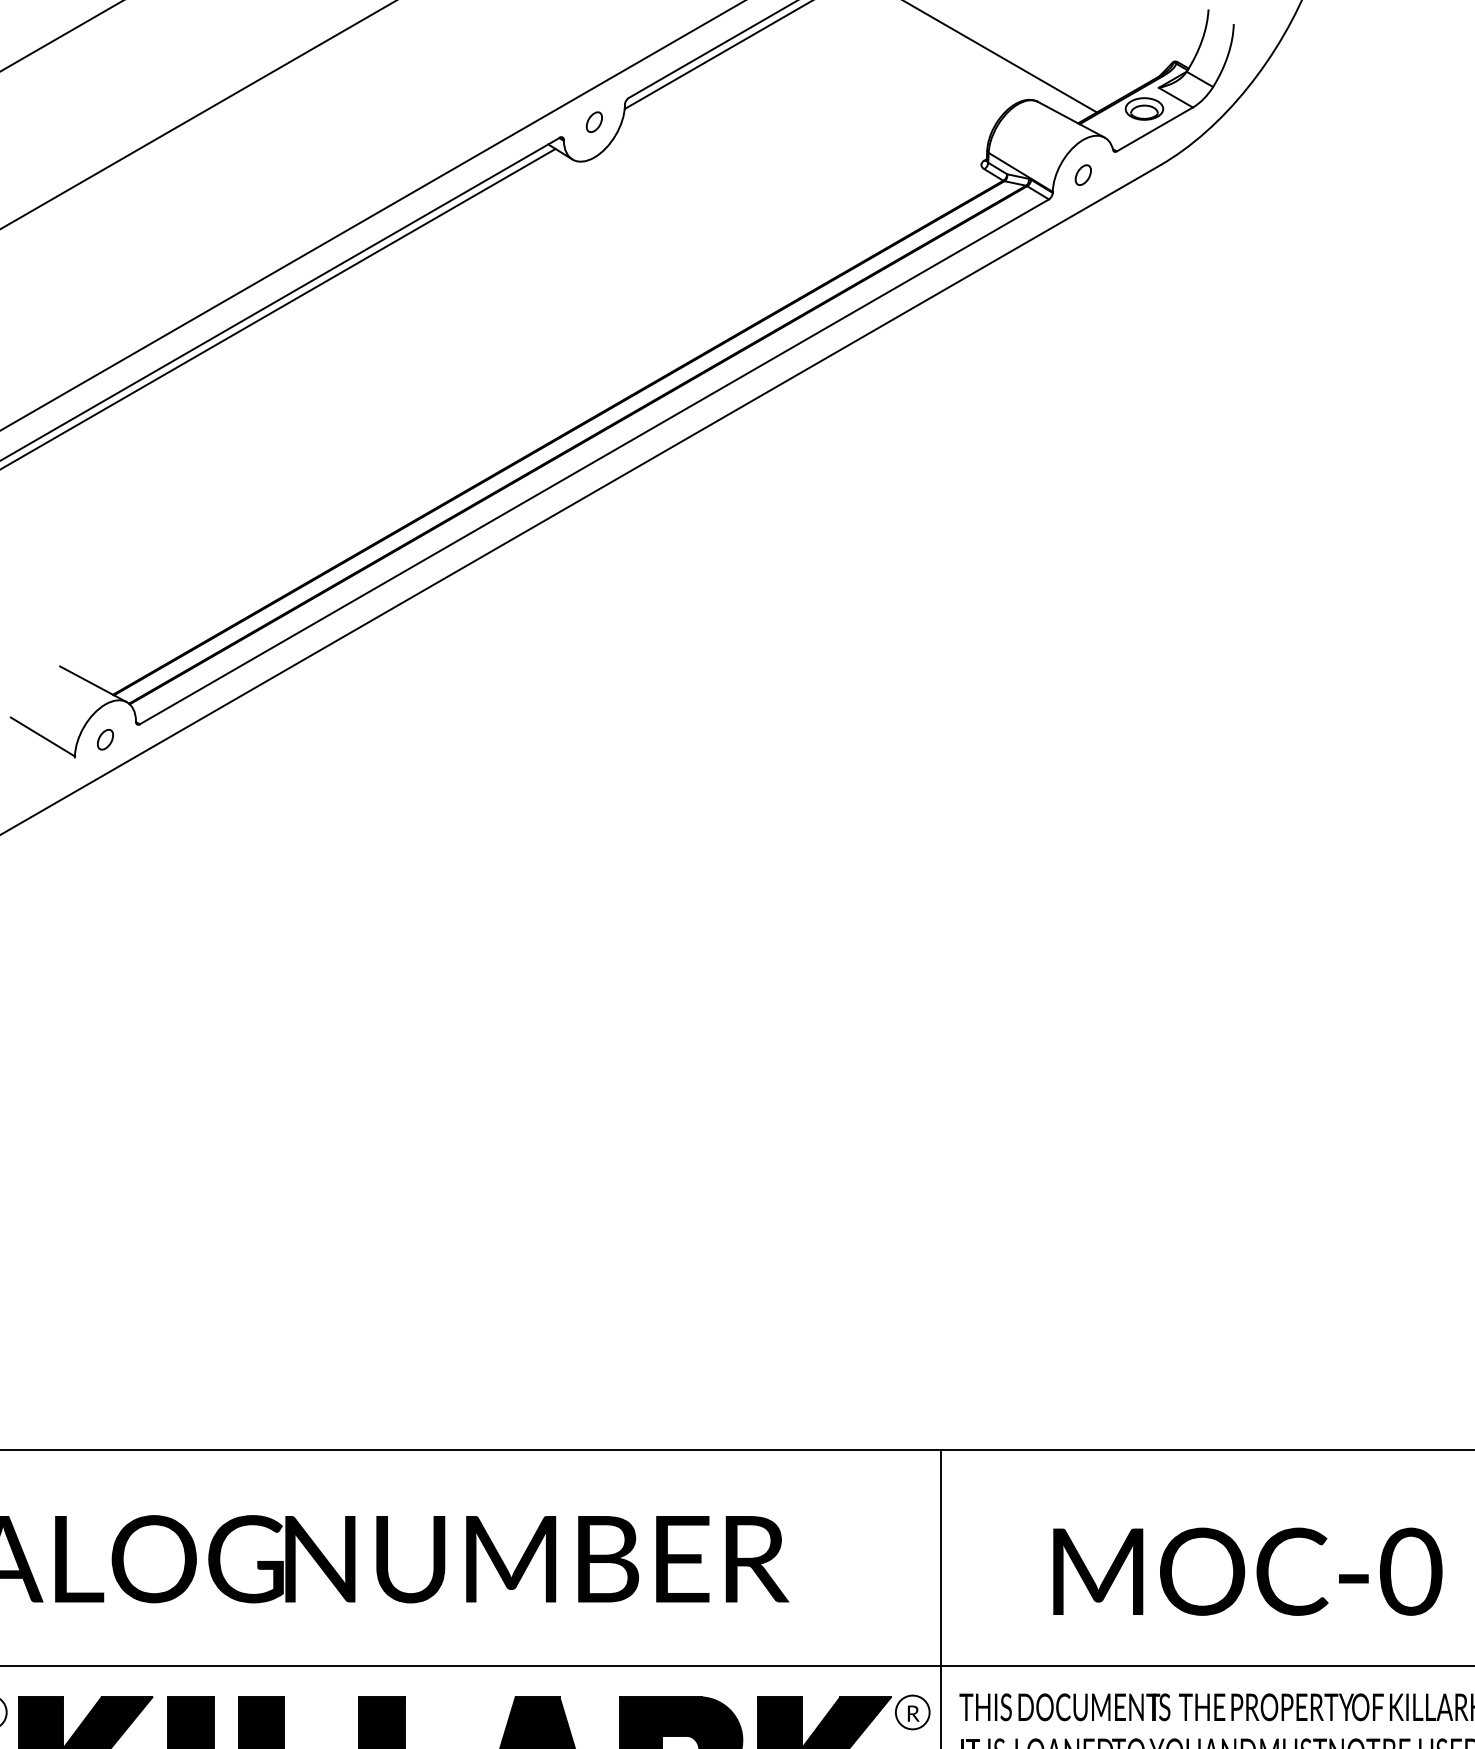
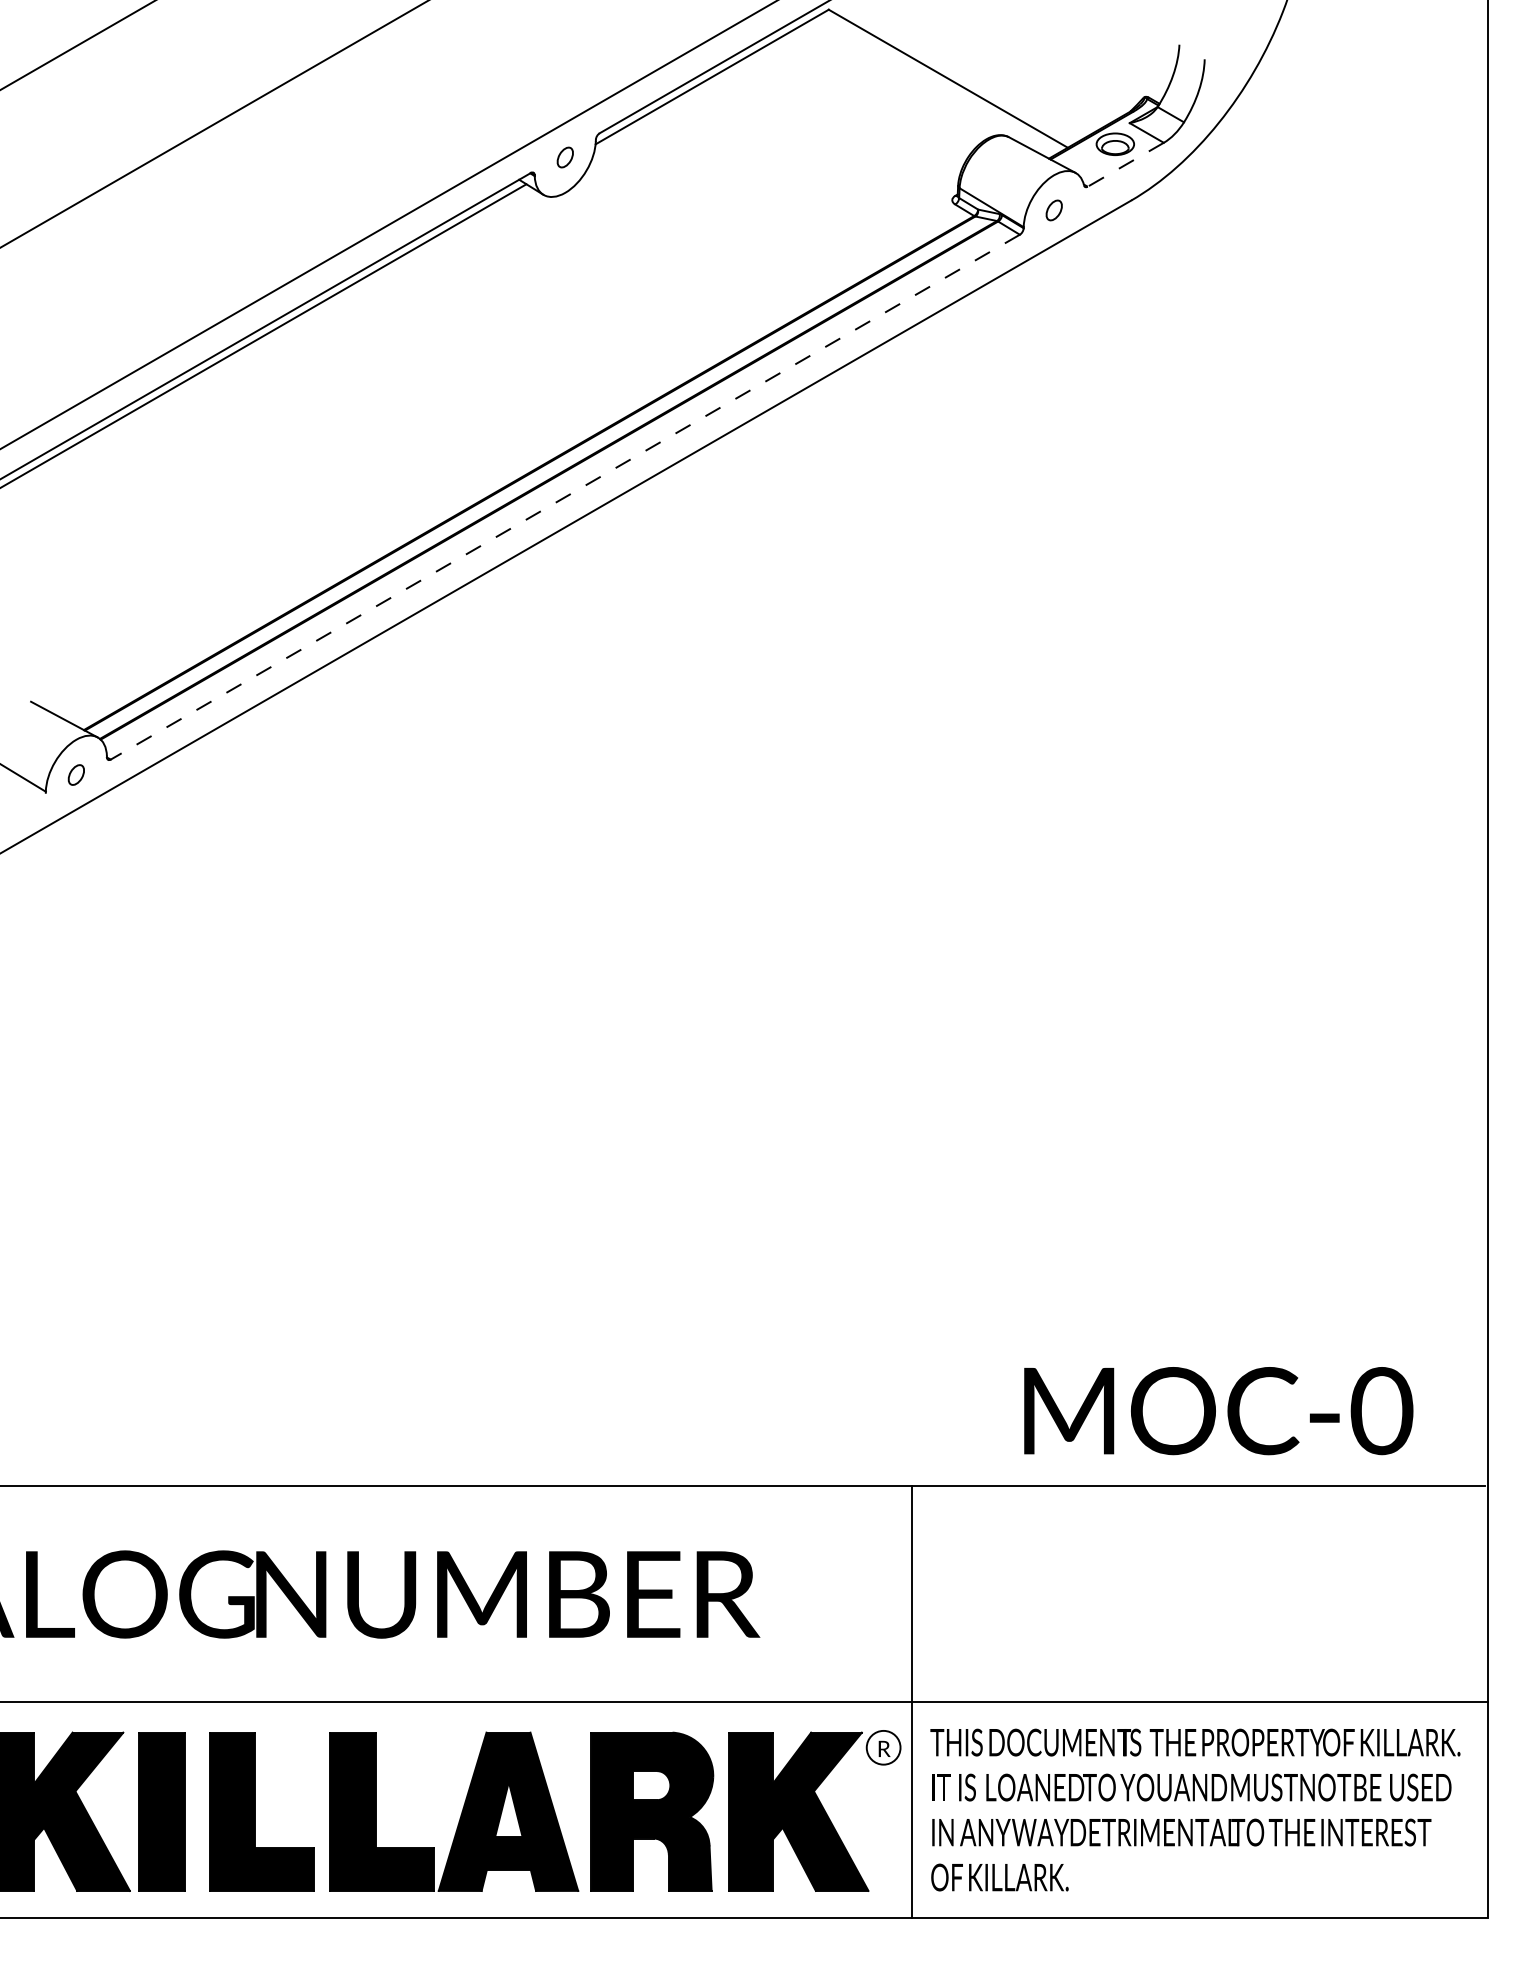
line: (1154, 129) -> (1125, 164), solid -> dashed
line: (594, 462) -> (565, 497), solid -> dashed
text: (1247, 1572) -> (1218, 1411), moved

